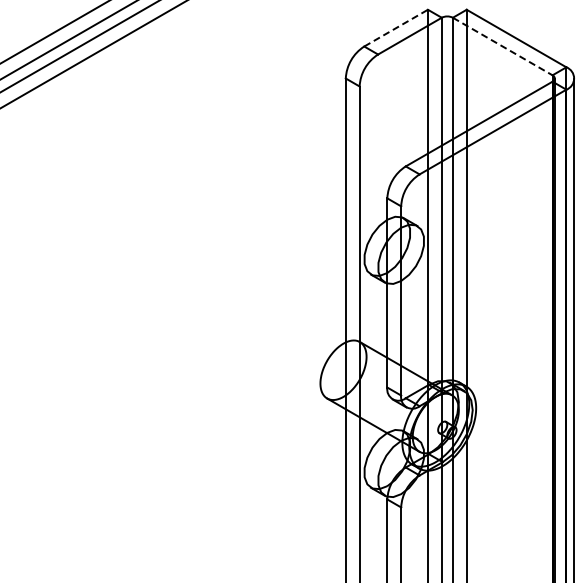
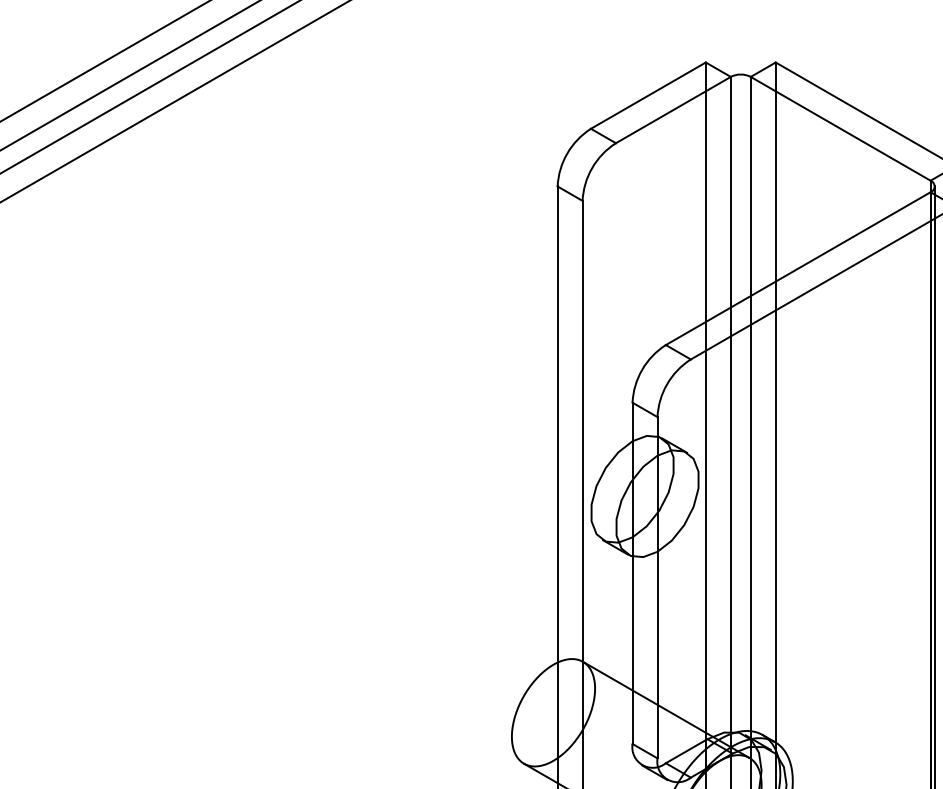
line: (396, 28) -> (649, 96), dashed -> solid
line: (502, 46) -> (840, 128), dashed -> solid

